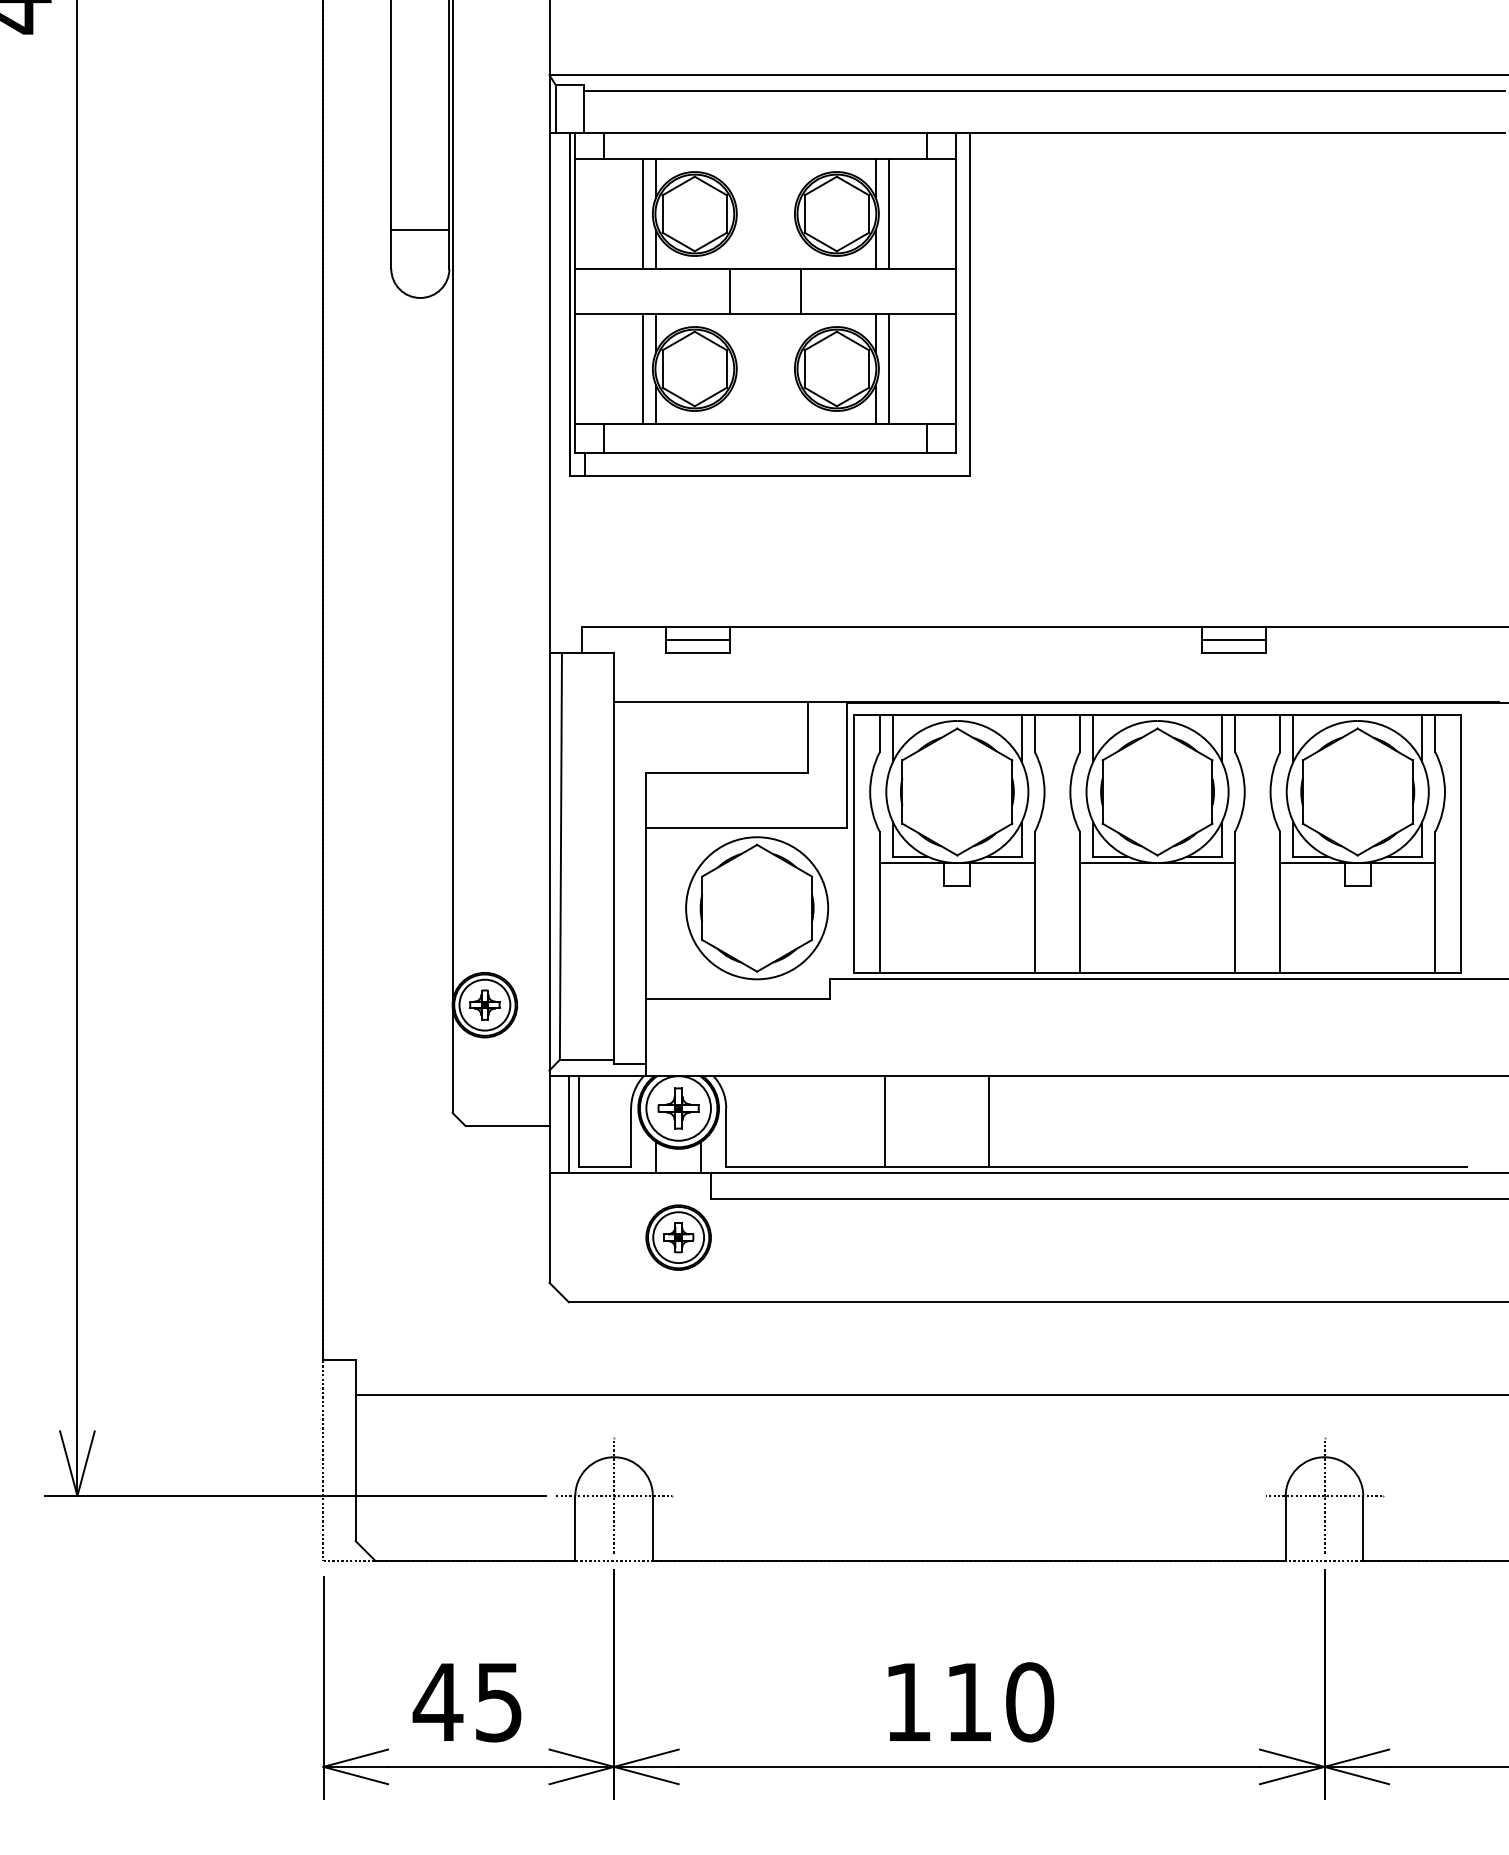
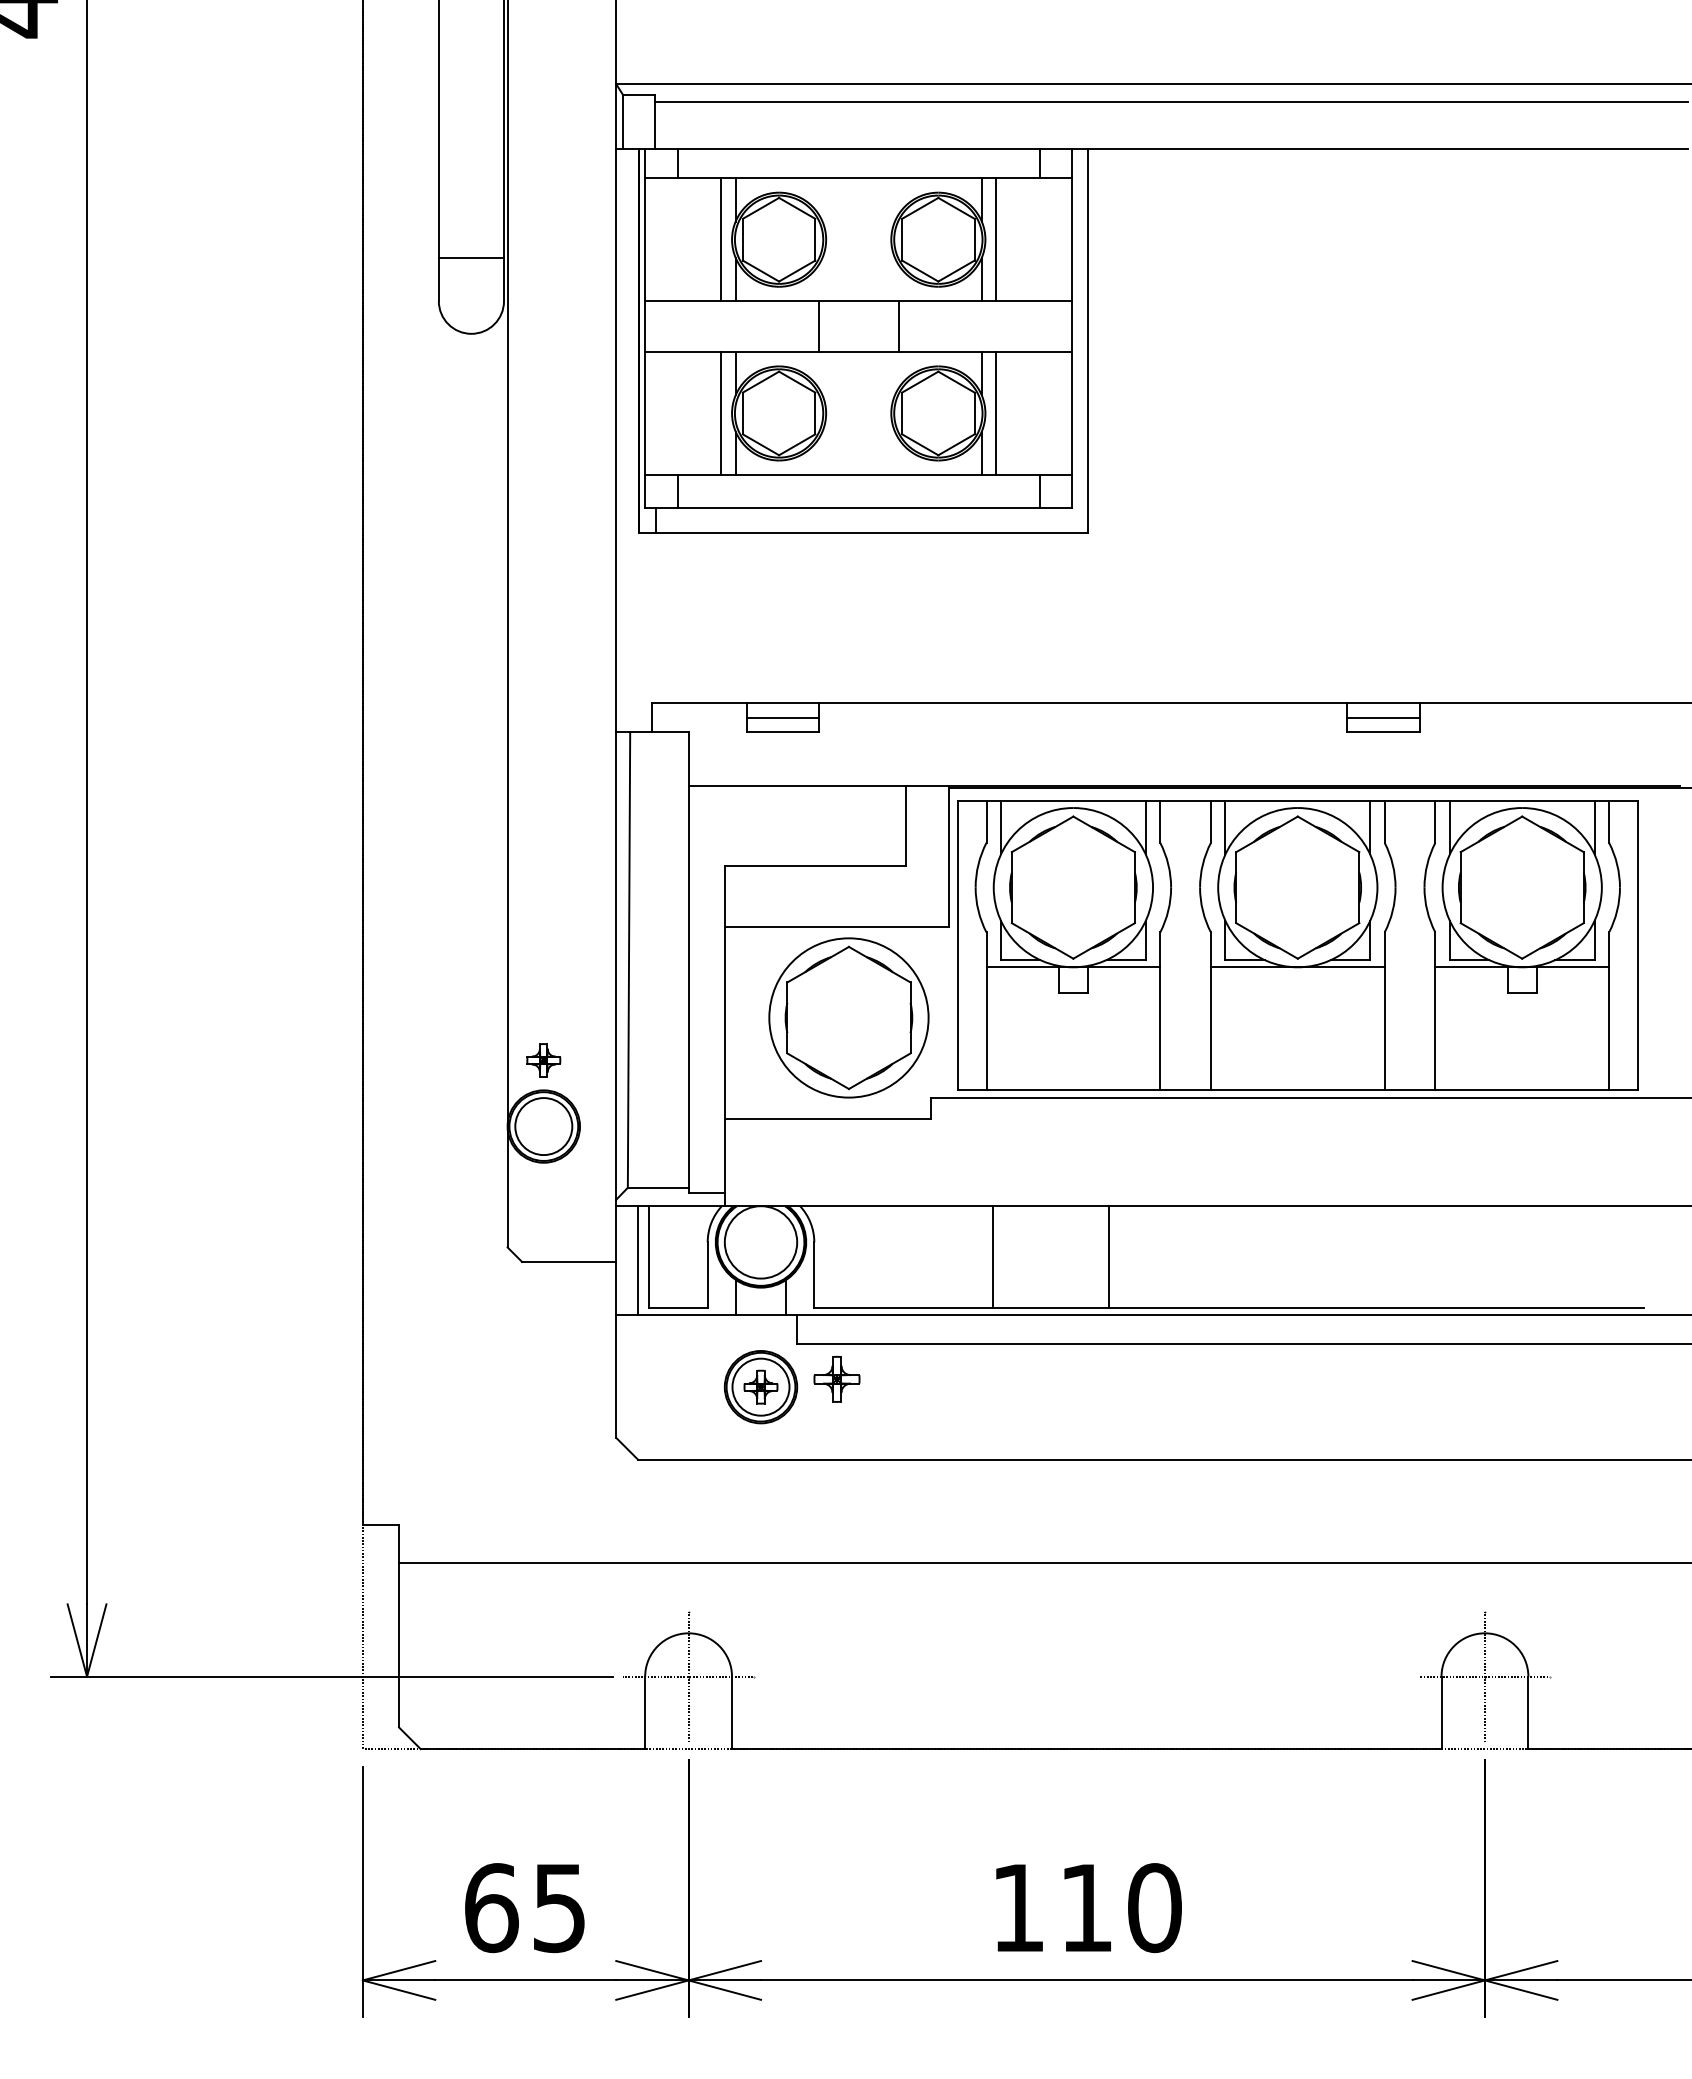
part: (484, 1005) -> (543, 1060), moved
part: (678, 1108) -> (836, 1379), moved
text: (437, 1702) -> (490, 1908), 45 -> 65

